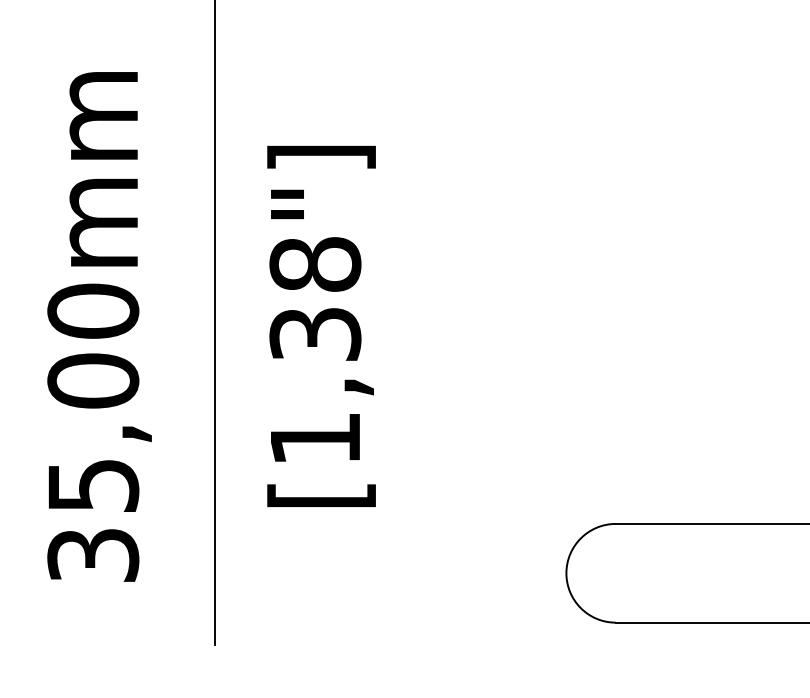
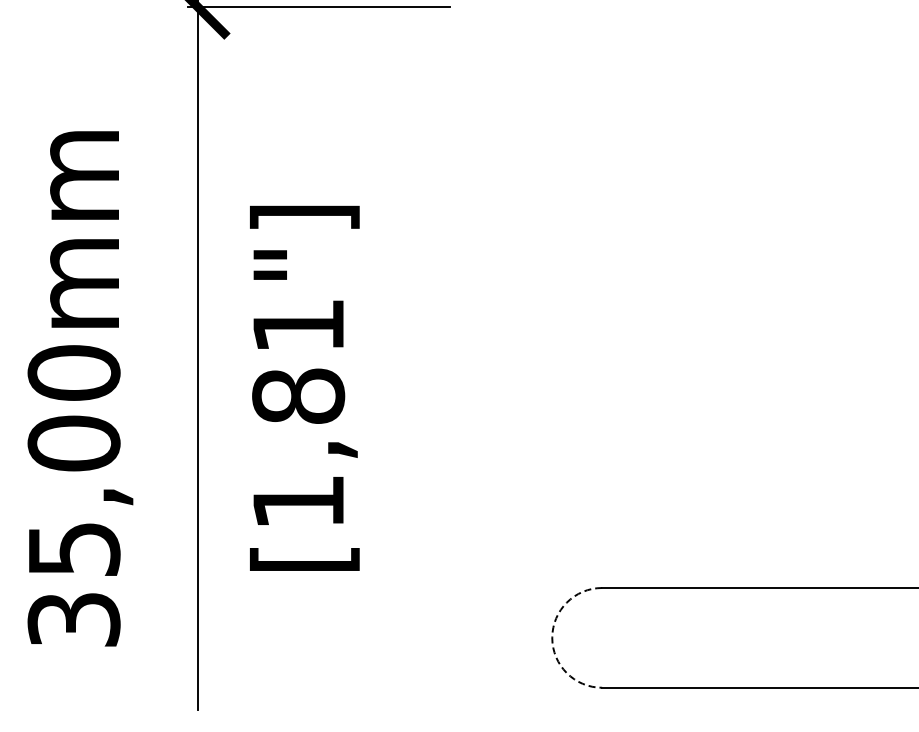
text: (315, 298) -> (298, 360), [1,38"] -> [1,81"]
arc: (566, 572) -> (552, 637), solid -> dashed

